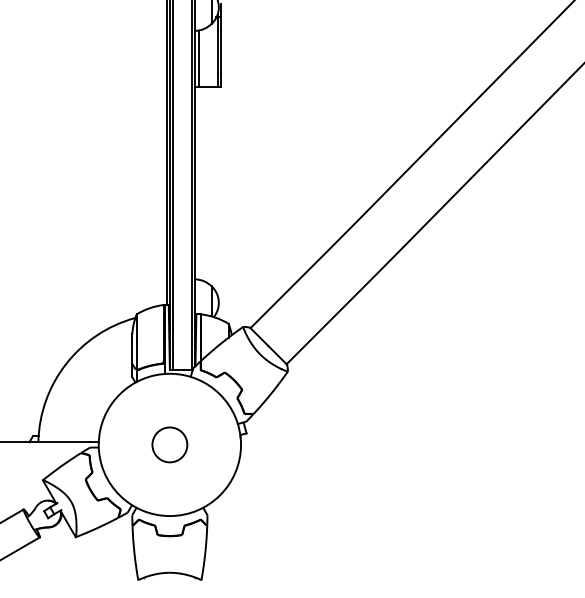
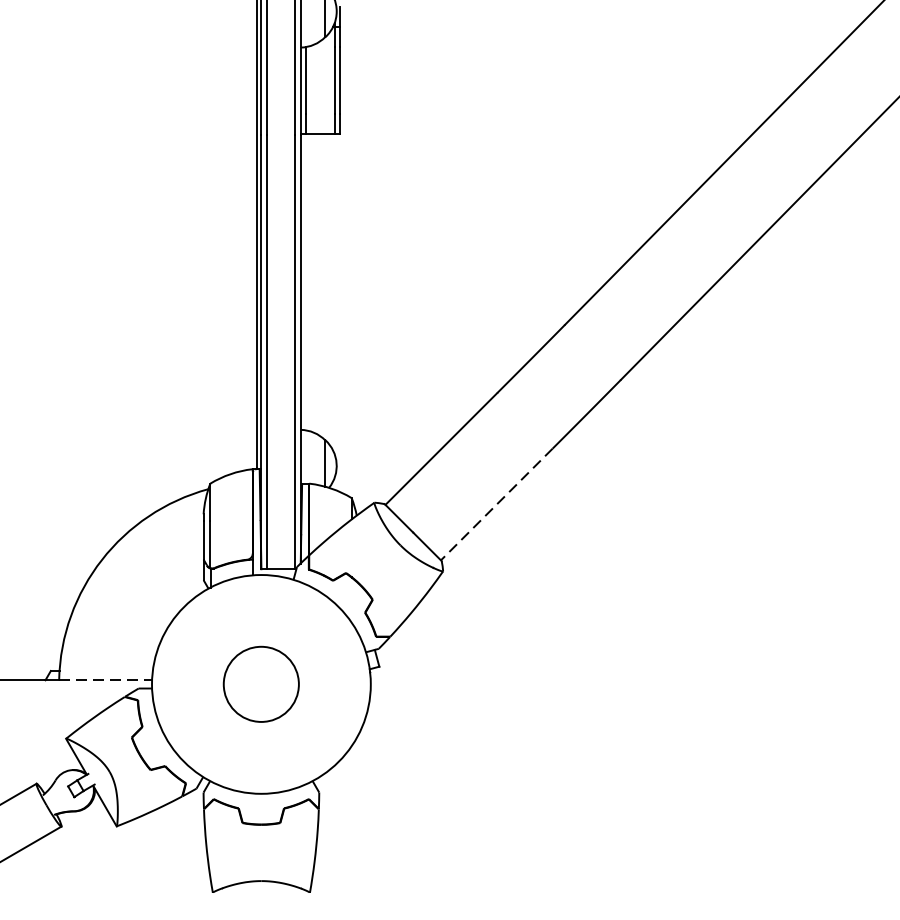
line: (322, 328) -> (496, 505), solid -> dashed
line: (69, 442) -> (107, 680), solid -> dashed
circle: (169, 444) -> (260, 683), size x1.4

